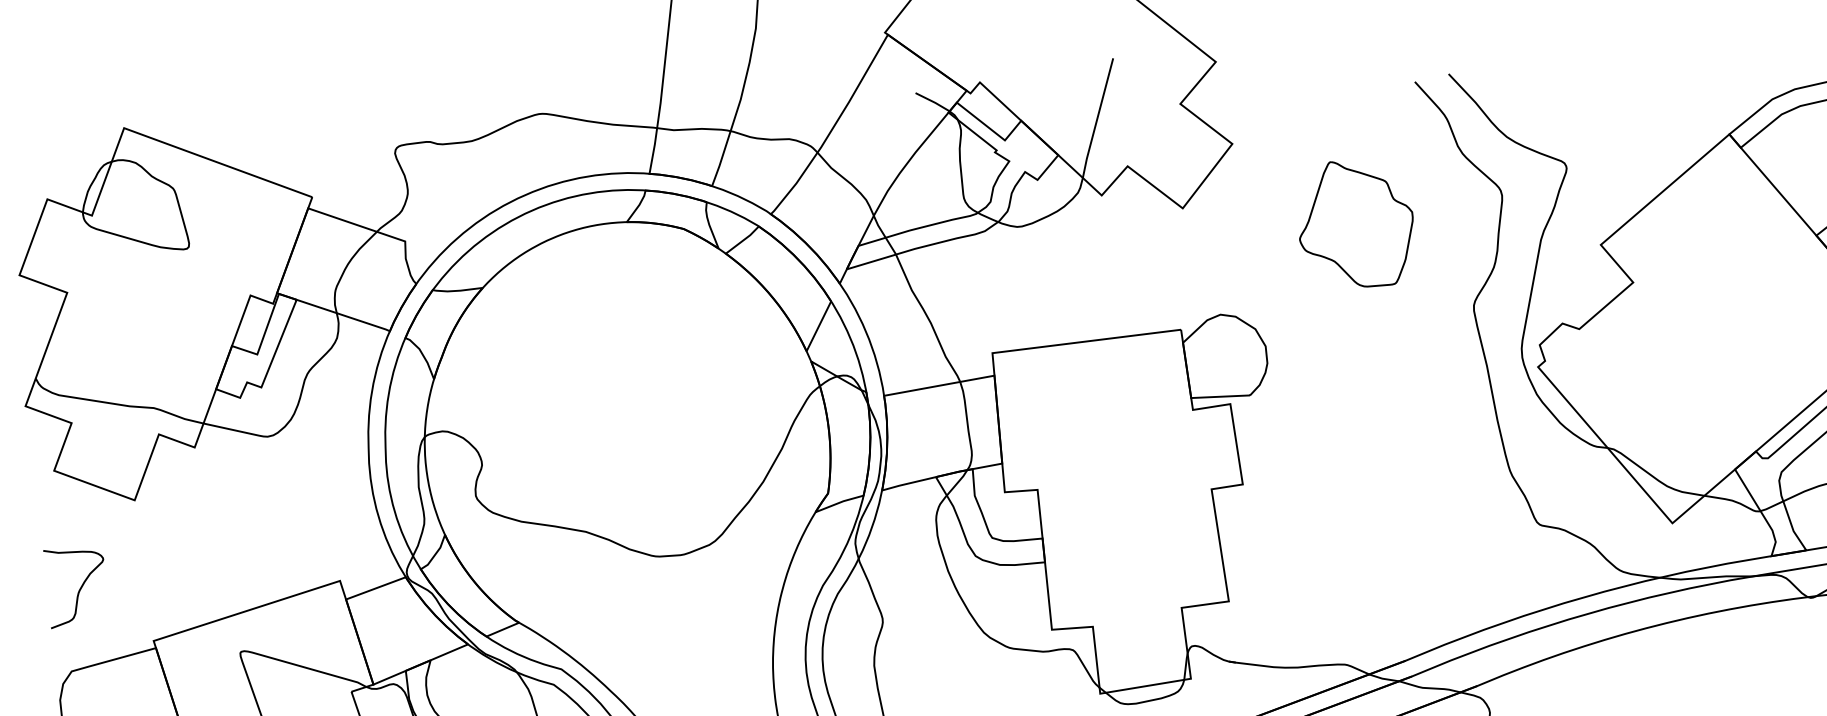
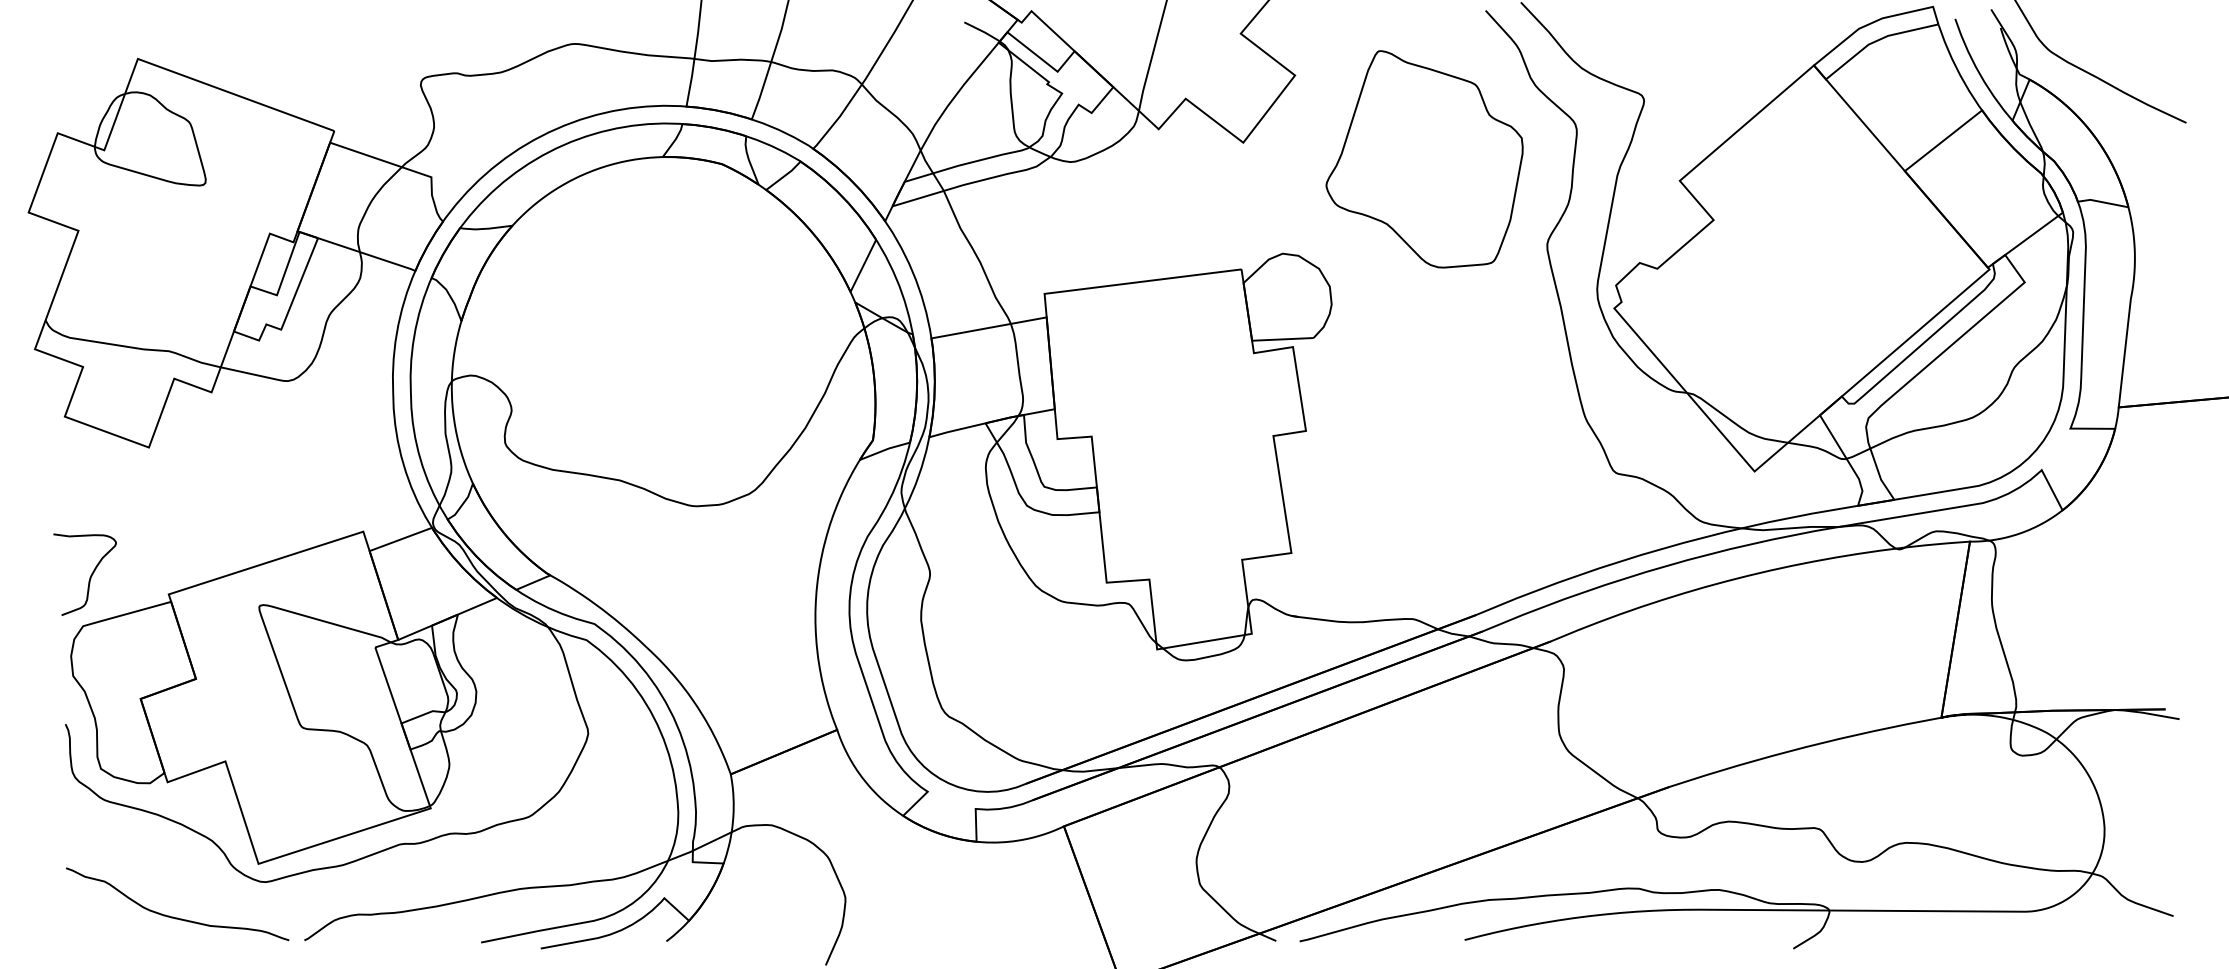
part: (1356, 224) -> (1424, 159), size x1.67
curve: (77, 592) -> (89, 577), moved

